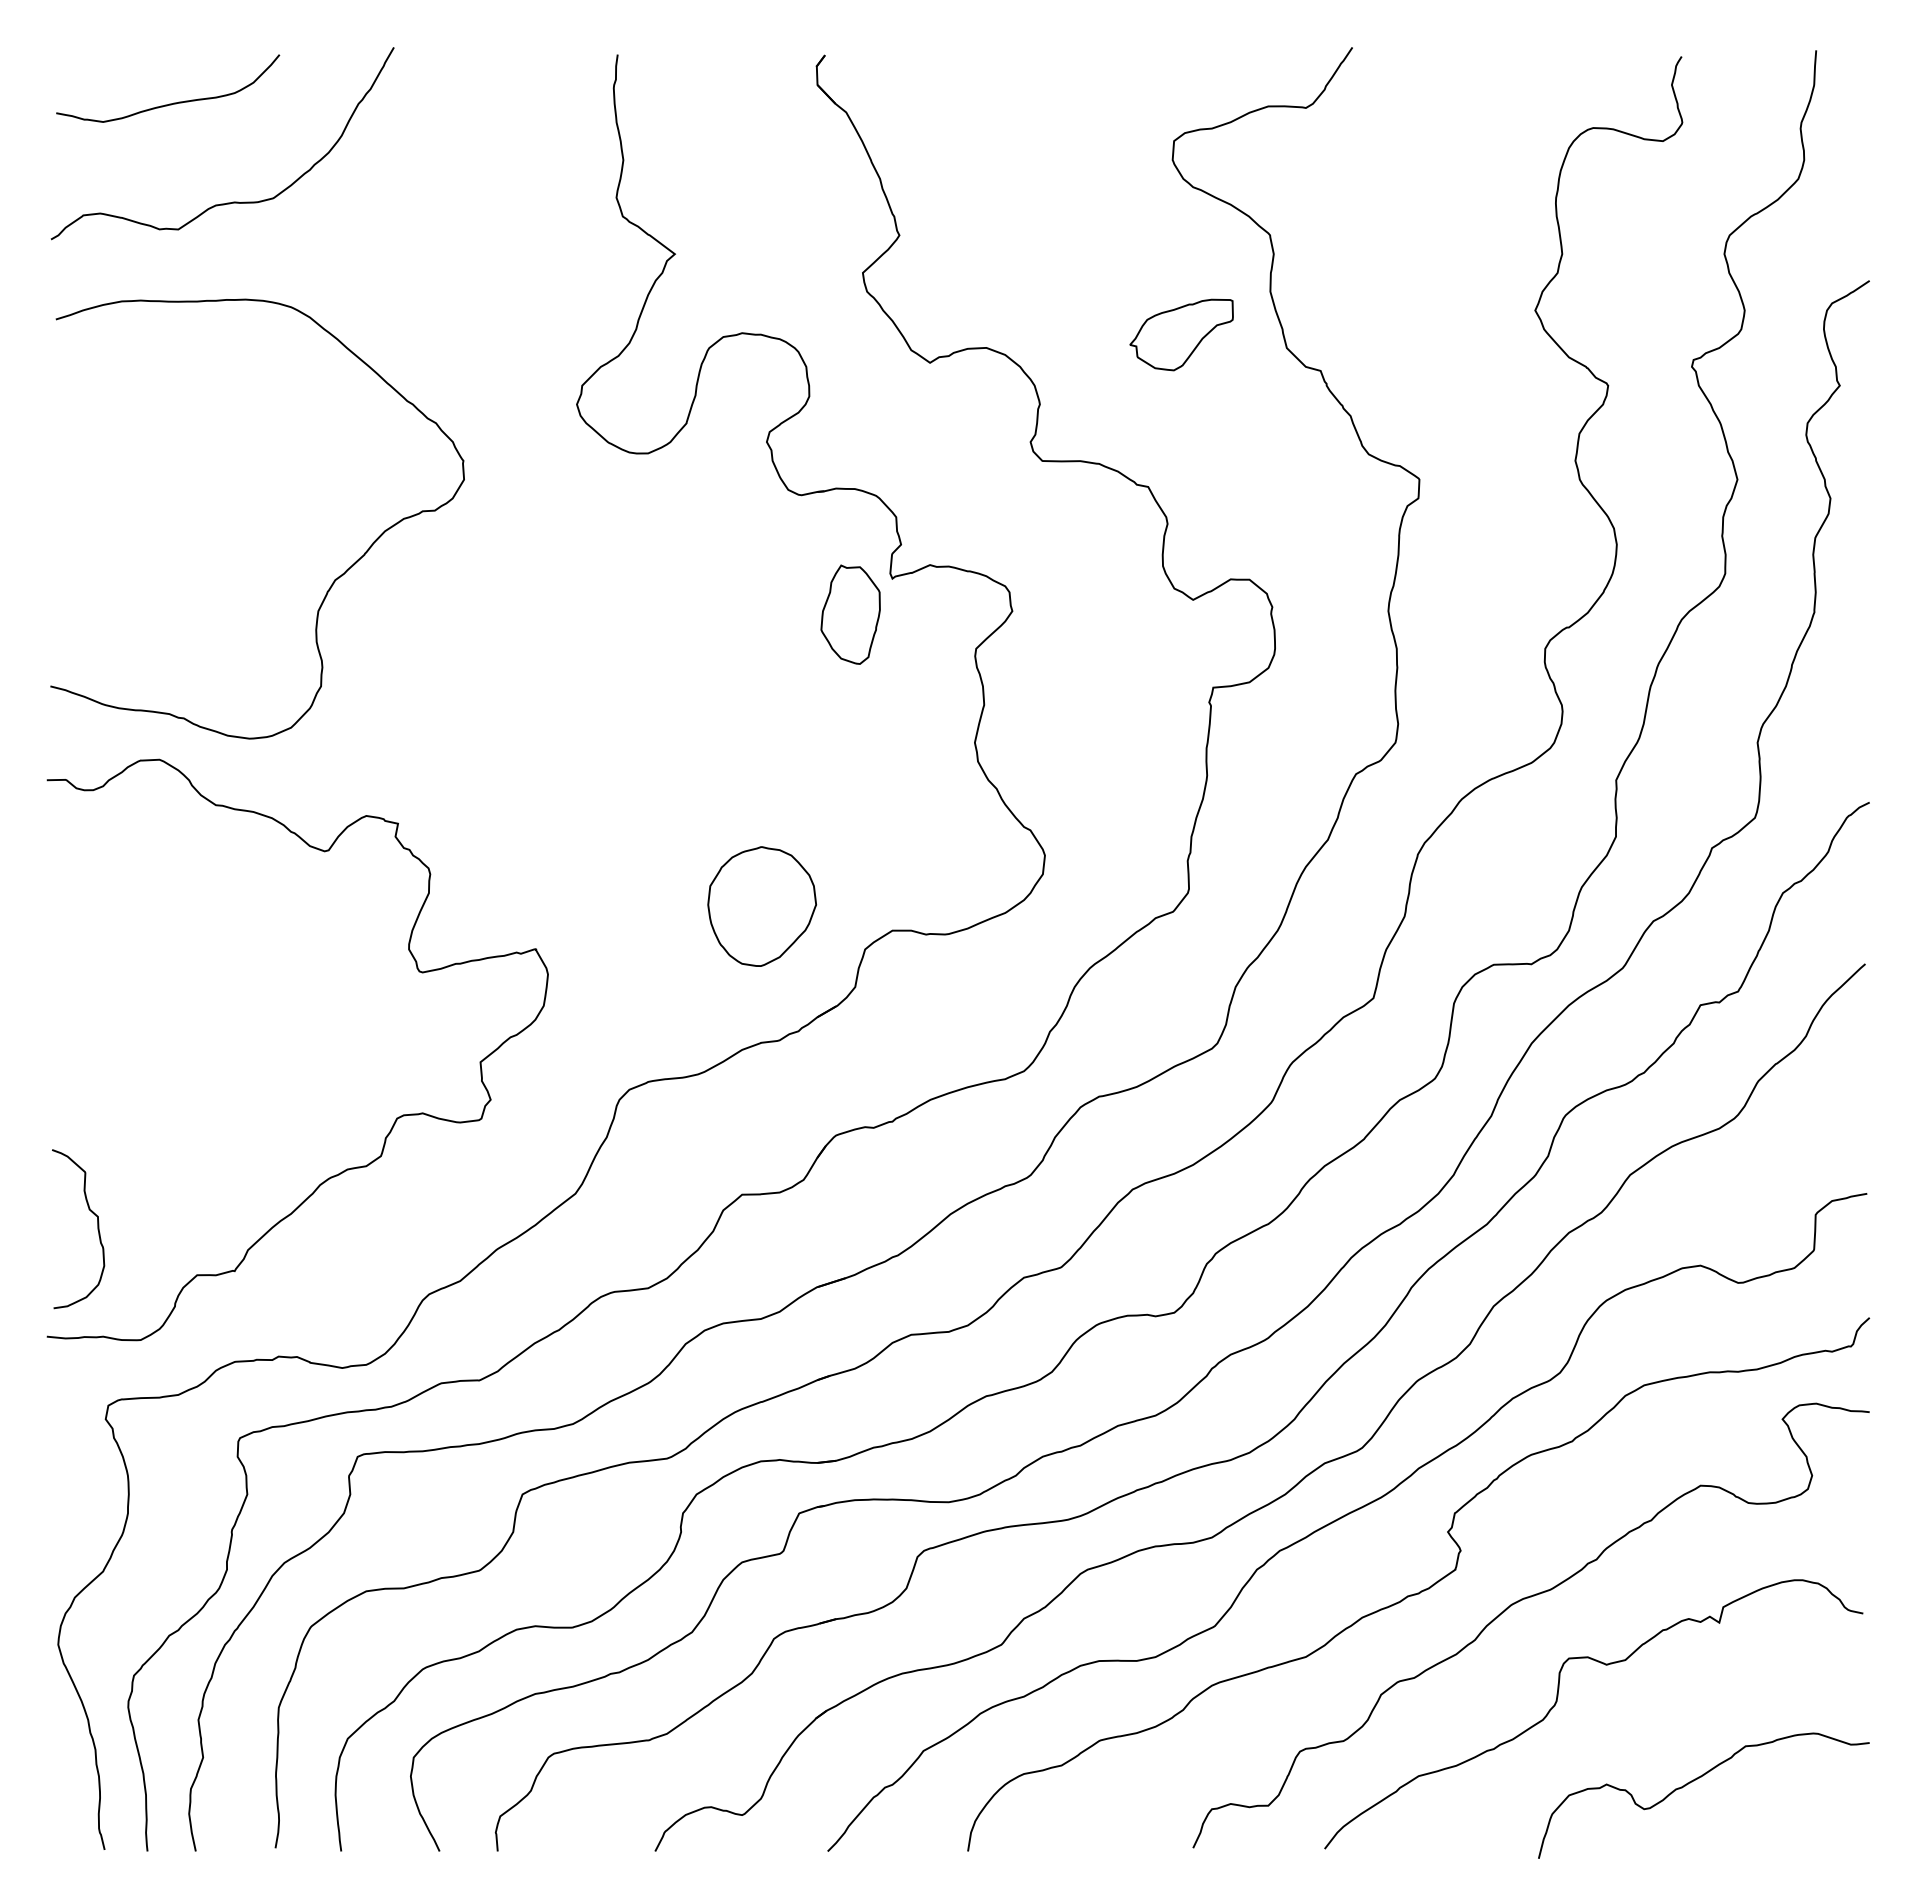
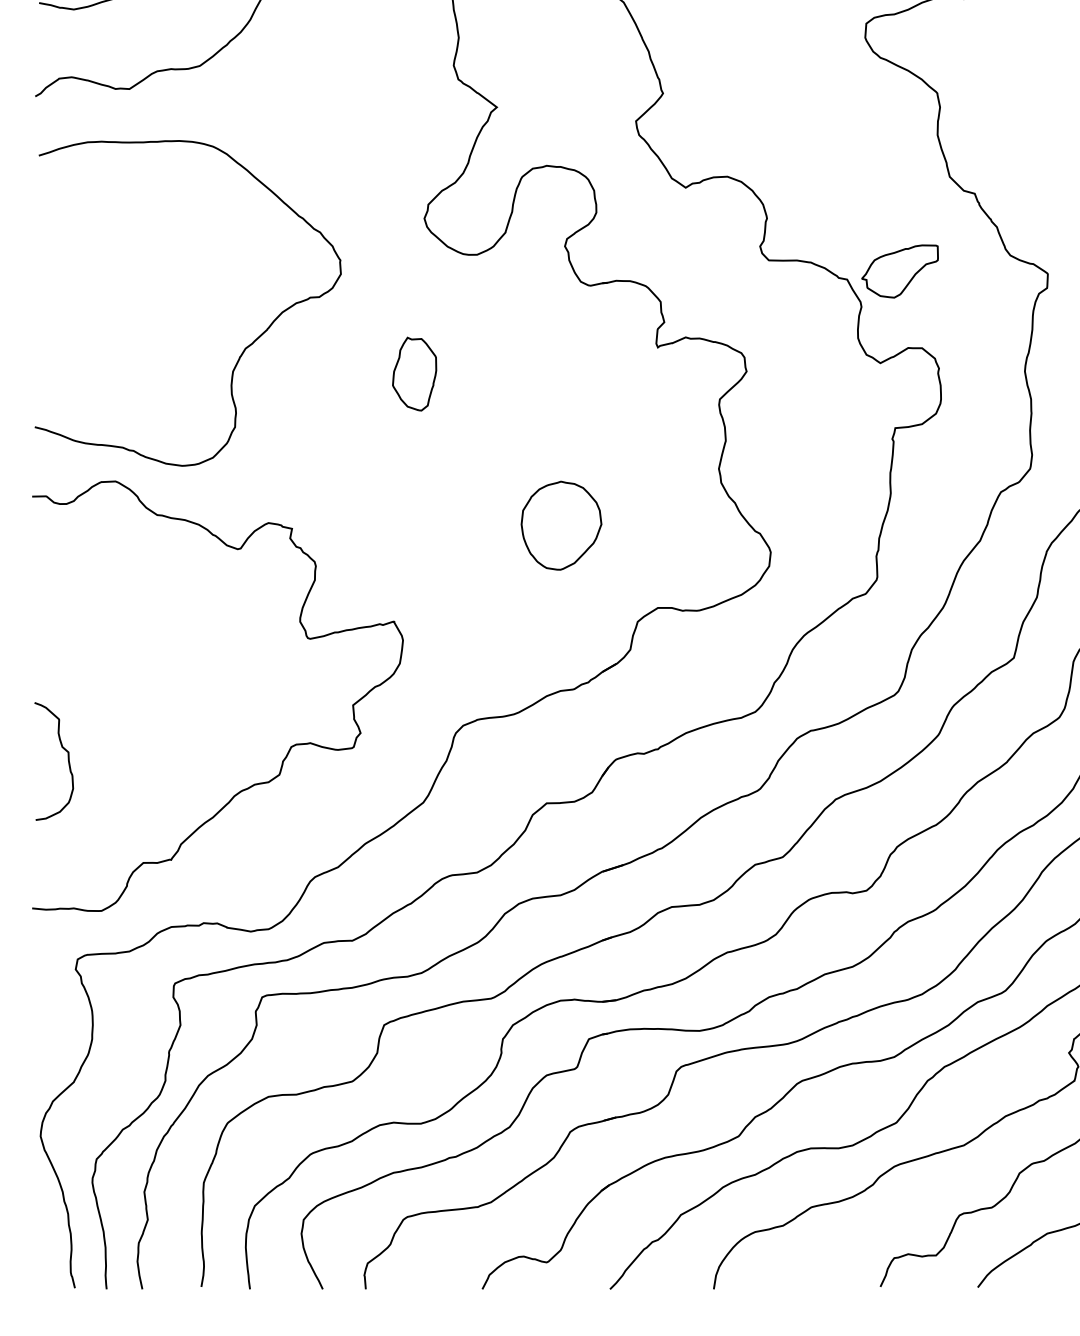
part: (1181, 334) -> (899, 271), moved
part: (850, 614) -> (414, 373), moved
part: (762, 906) -> (561, 525), moved
curve: (97, 1229) -> (68, 761), moved

